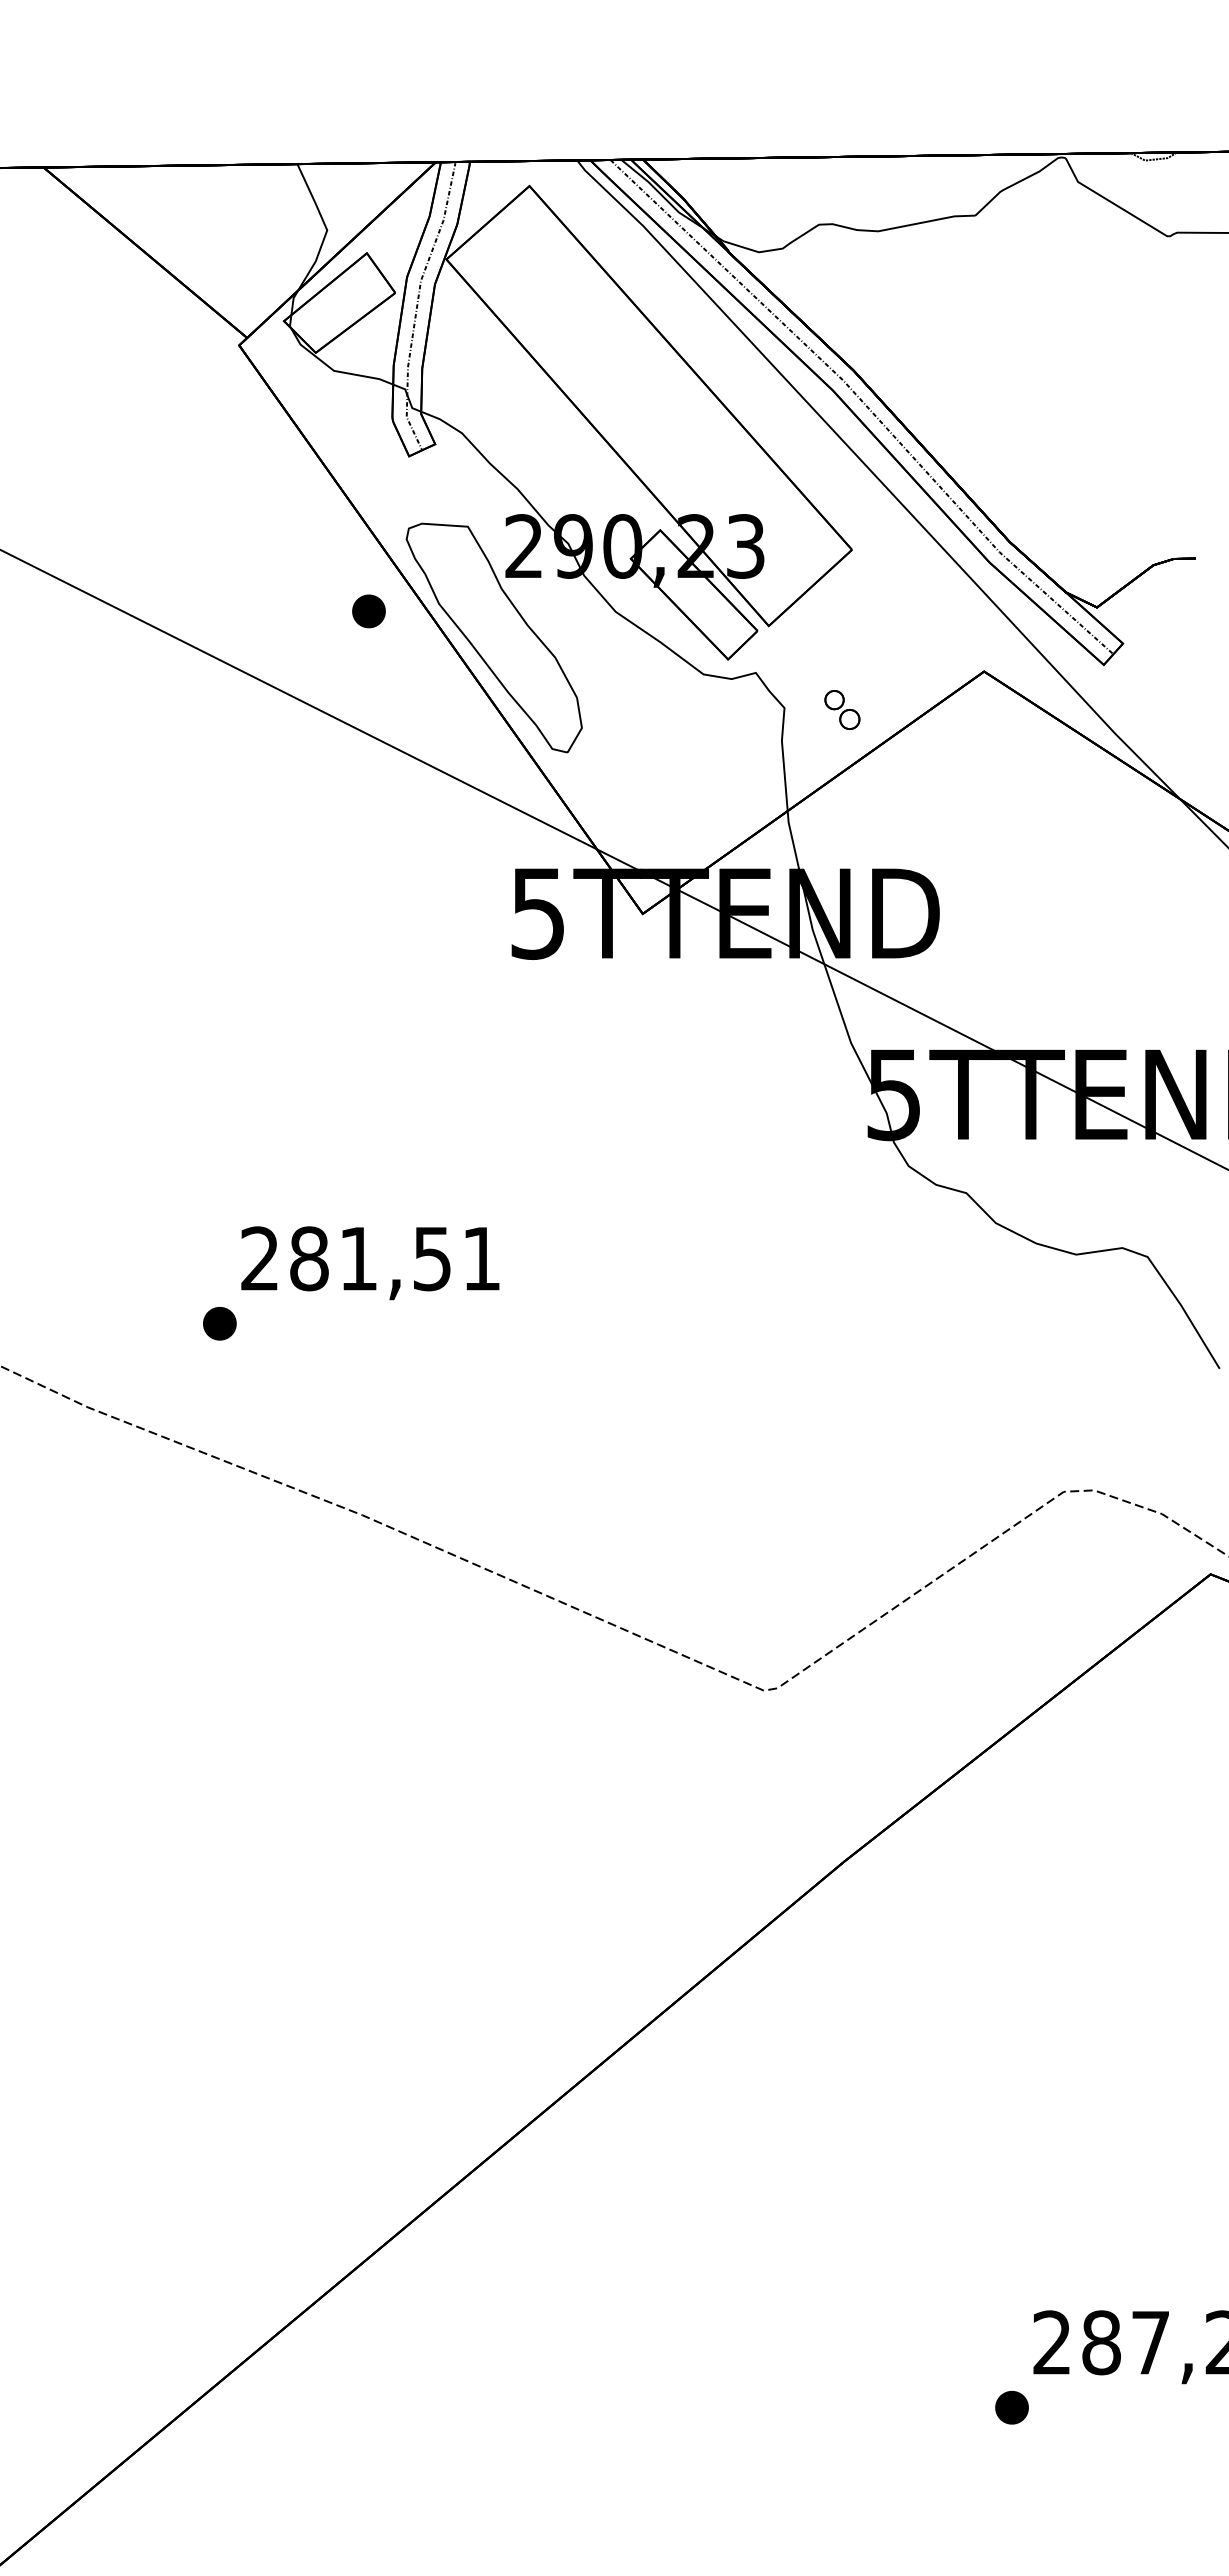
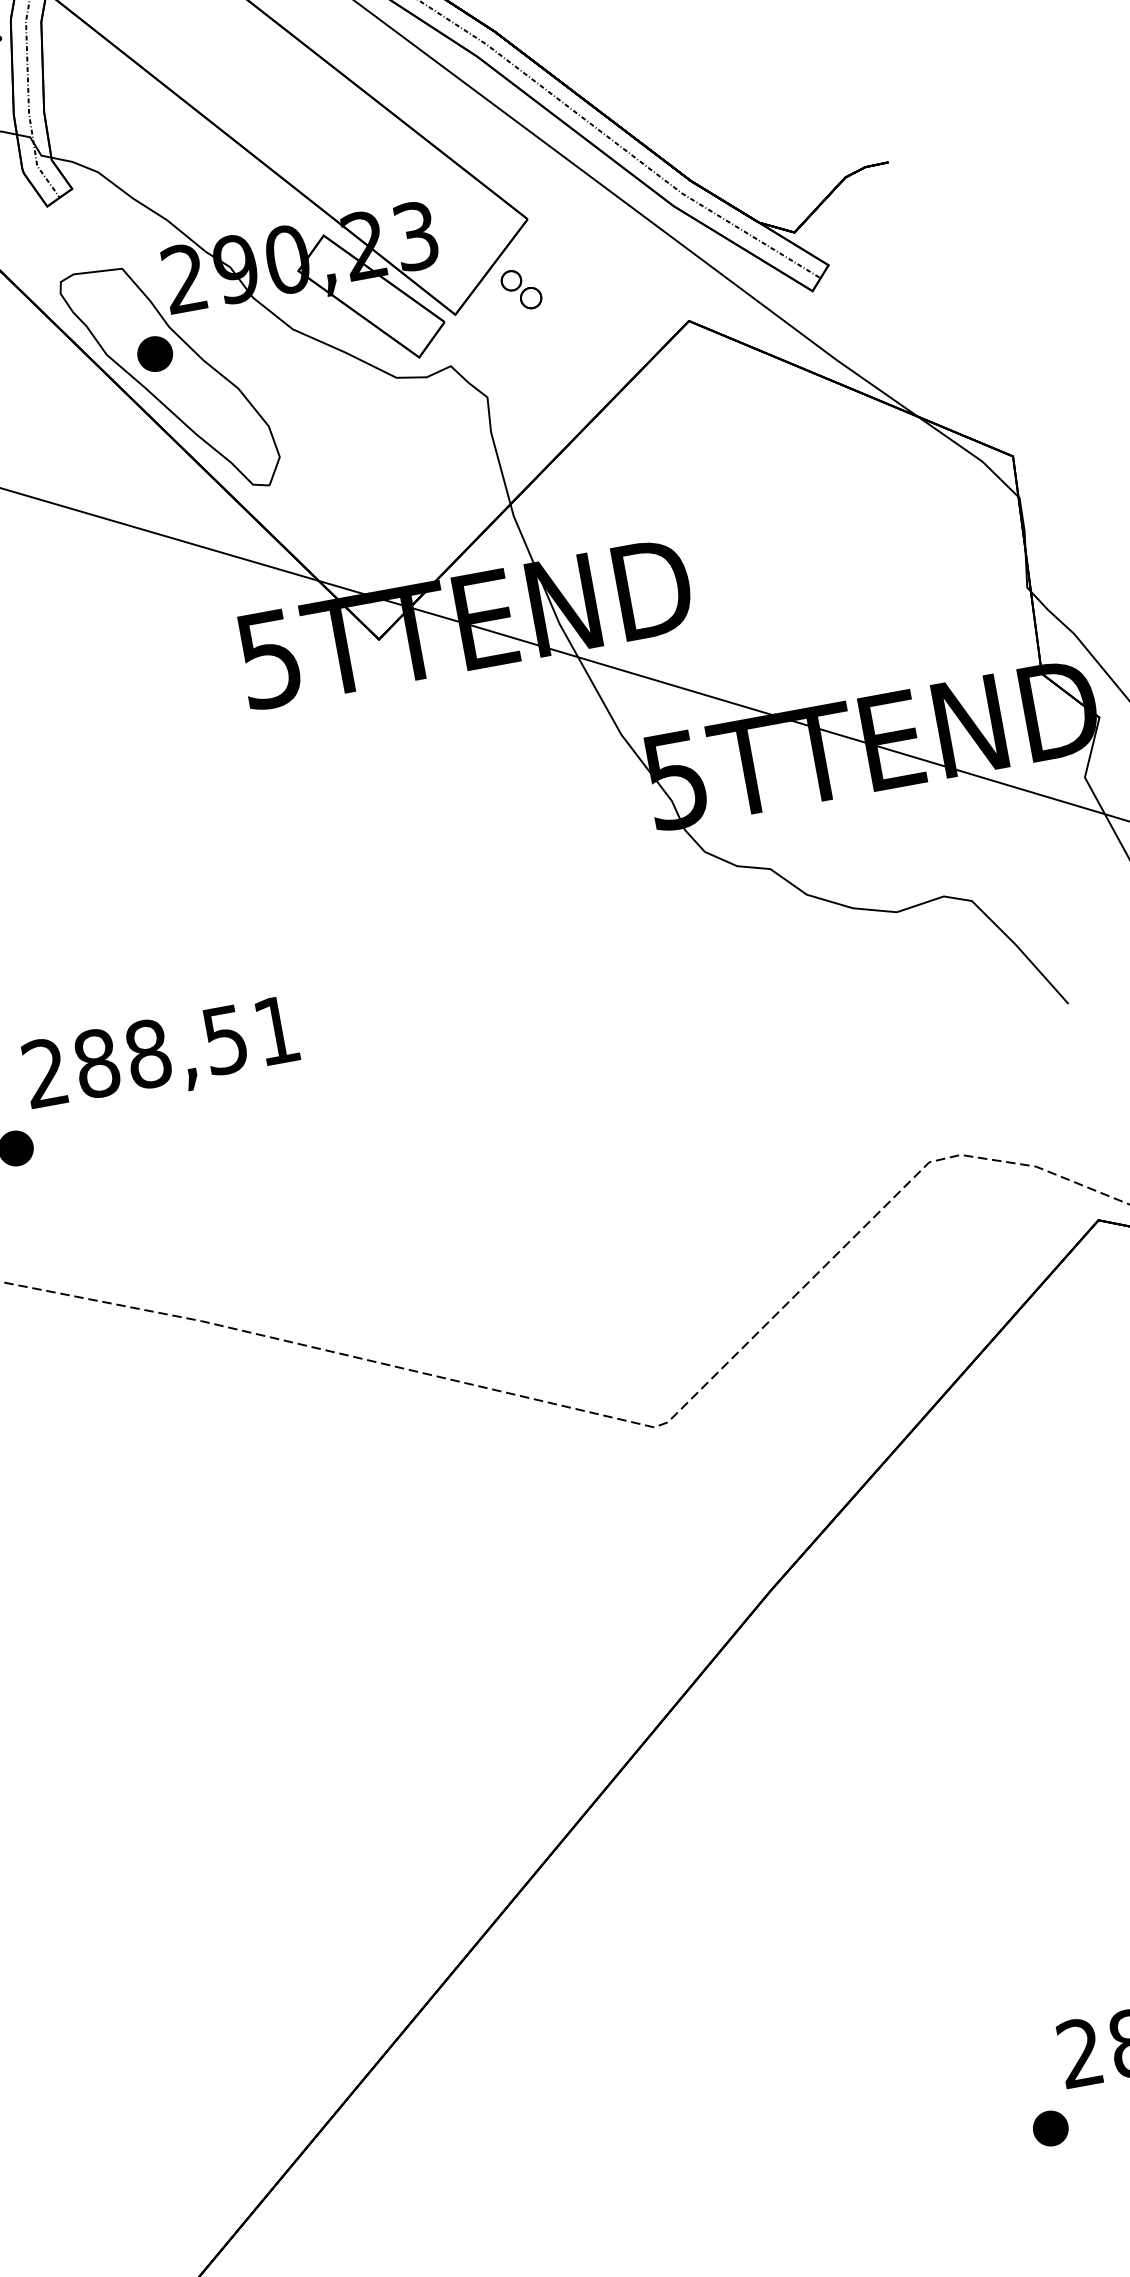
part: (368, 611) -> (154, 354), moved
part: (842, 709) -> (521, 289), moved
text: (358, 1258) -> (148, 1053), 281,51 -> 288,51

